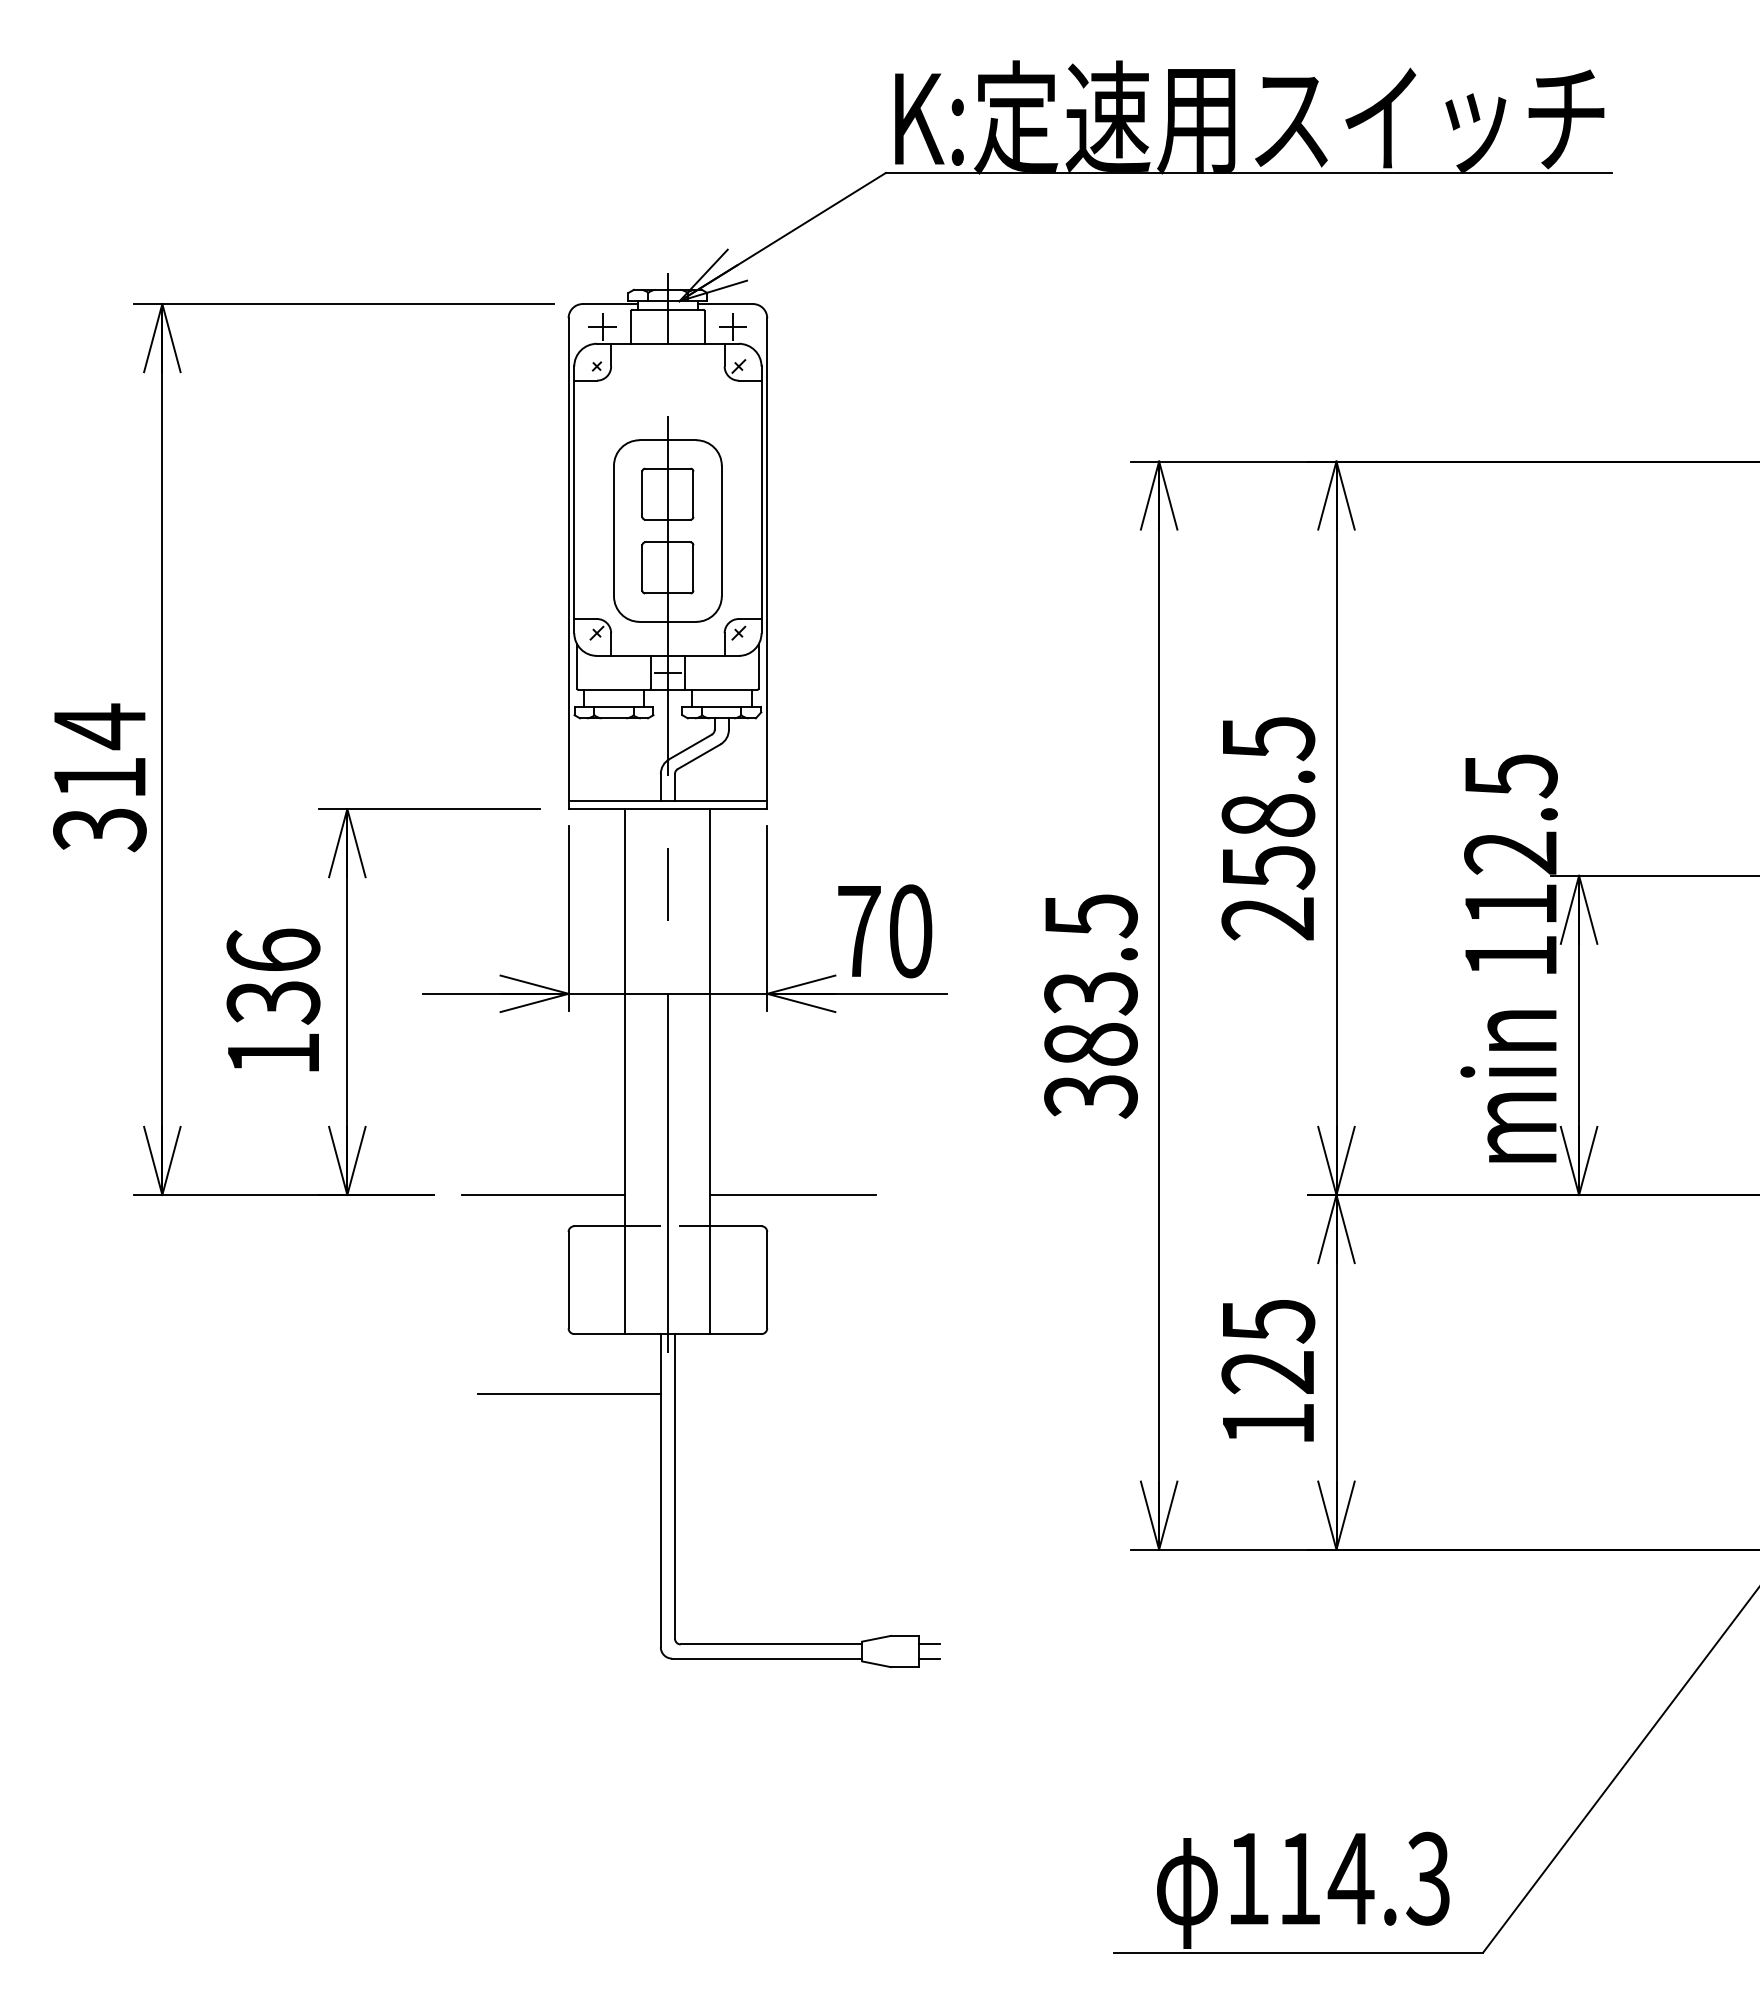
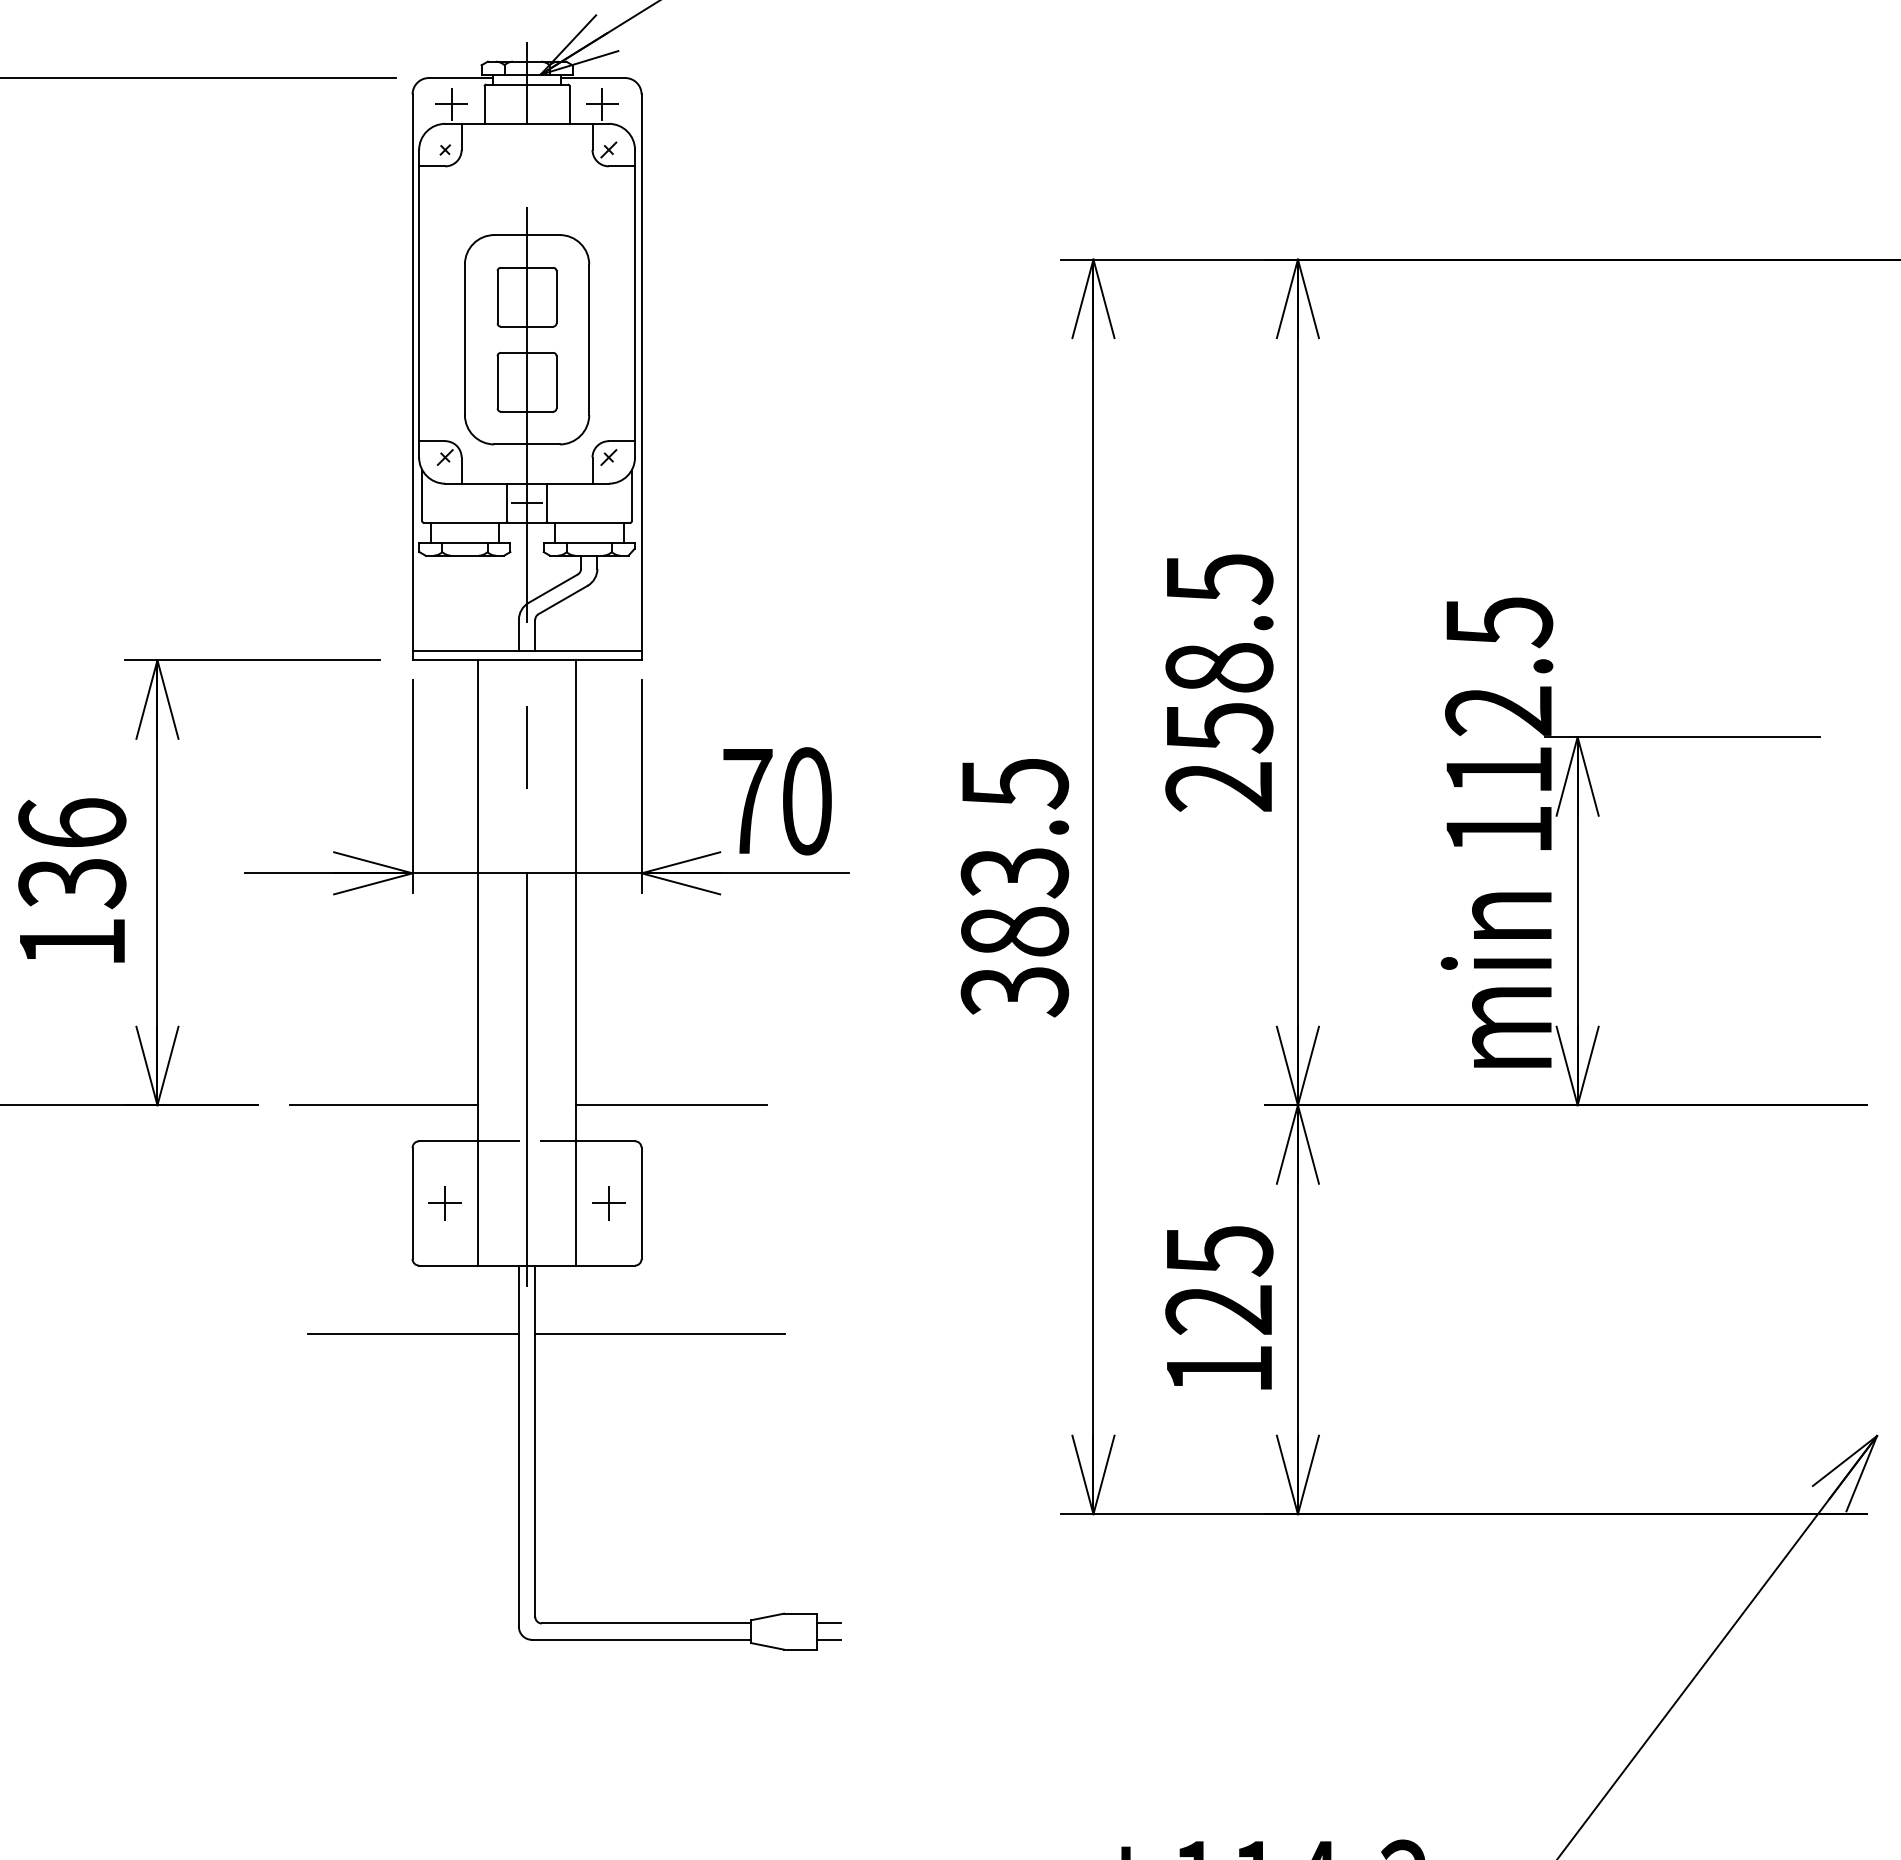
part: (596, 1279) -> (444, 1202), added
part: (738, 1279) -> (608, 1202), added
line: (783, 1393) -> (660, 1334), added

